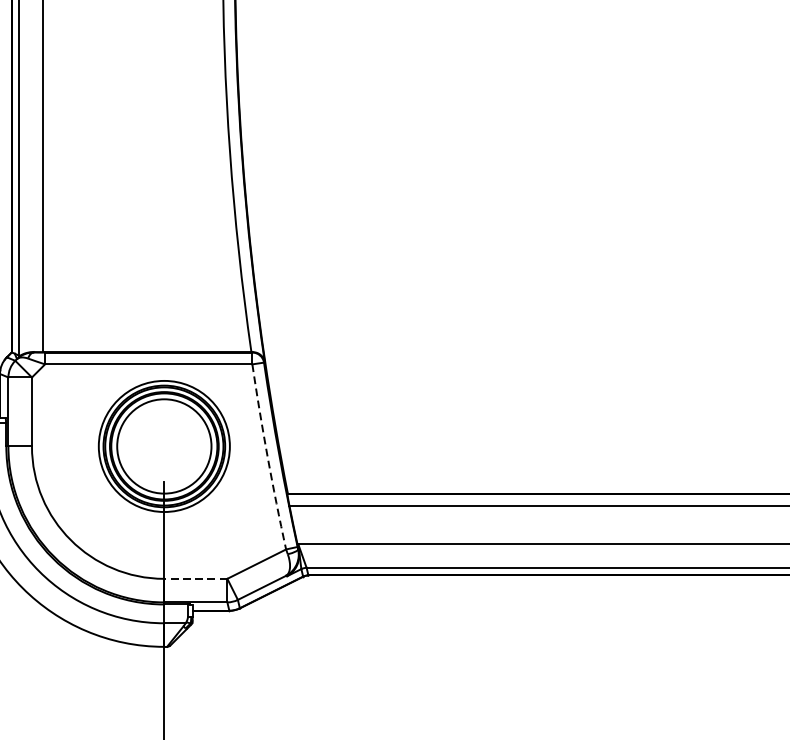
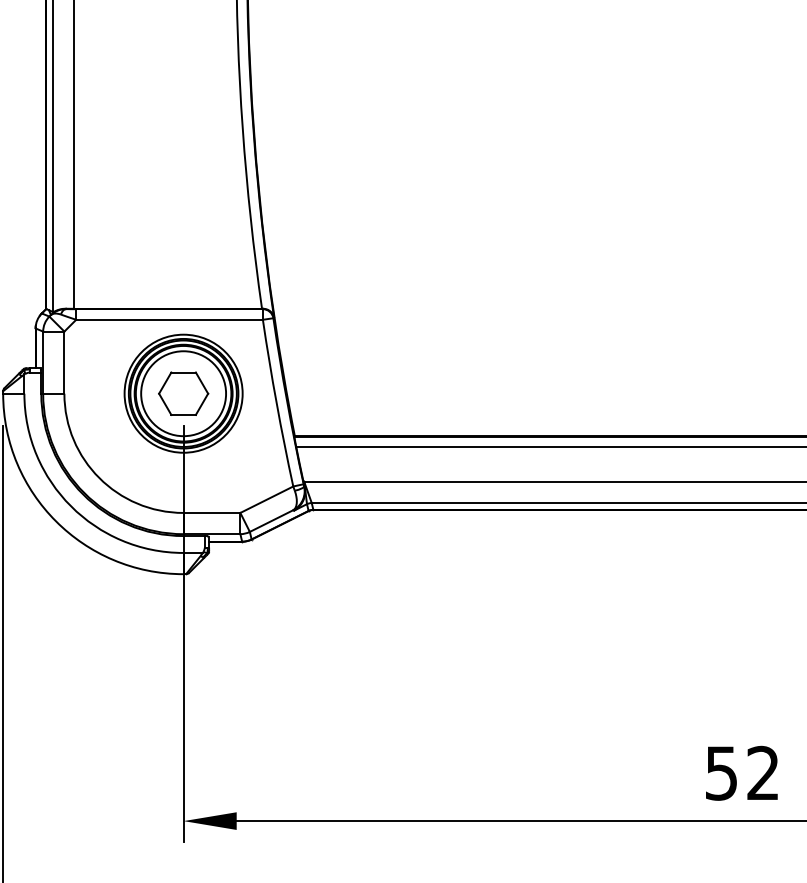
part: (164, 446) -> (183, 393), added
arc: (267, 457) -> (276, 403), dashed -> solid
line: (195, 578) -> (211, 512), dashed -> solid

